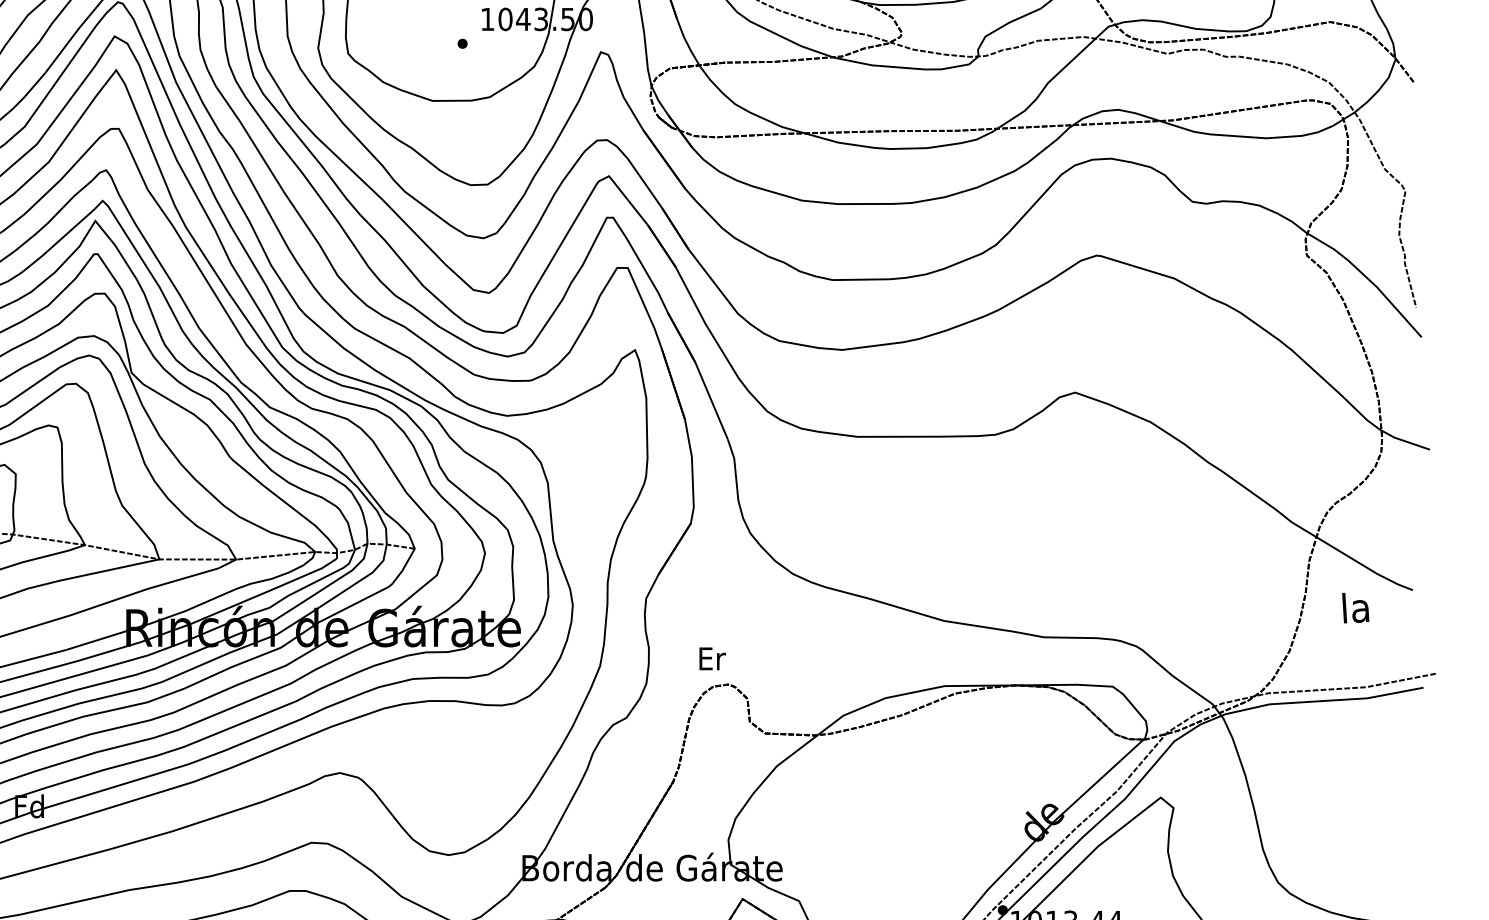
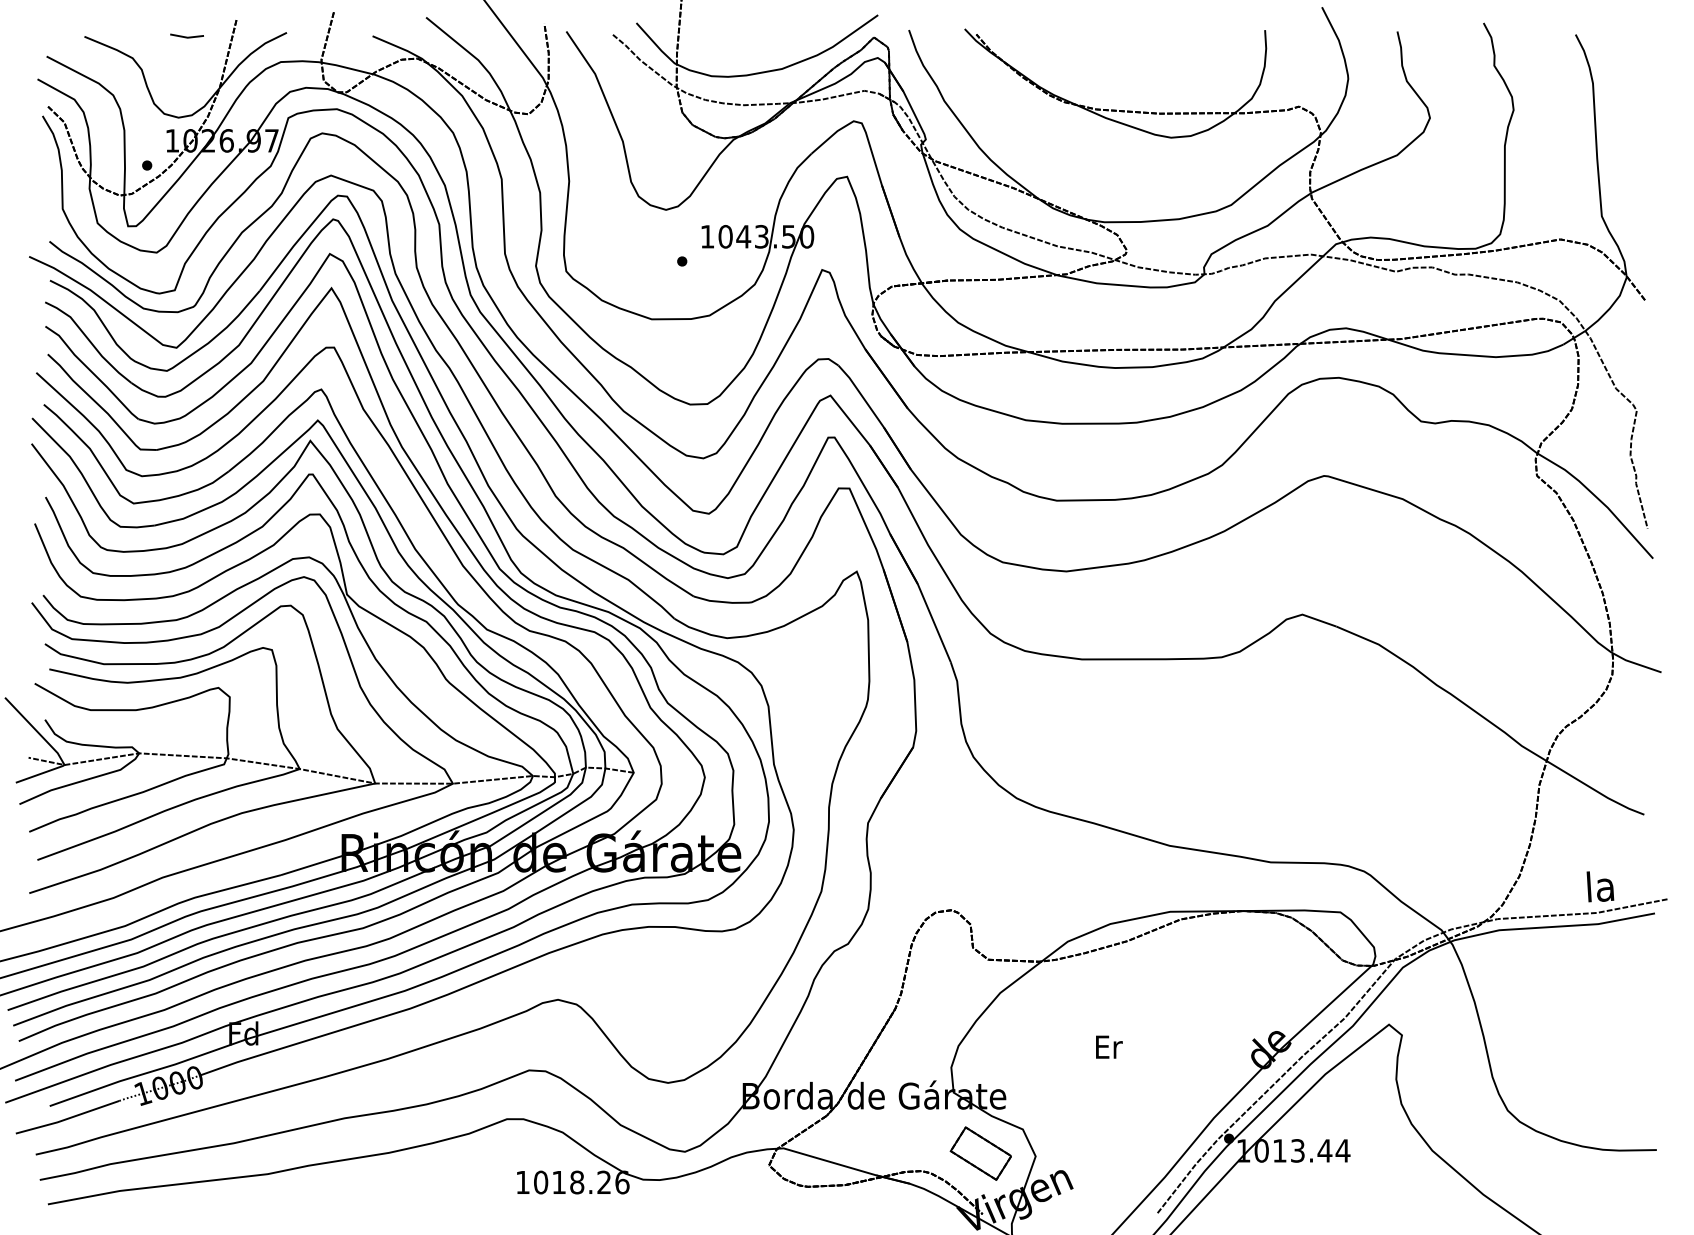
text: (1355, 607) -> (1600, 886), moved
text: (712, 658) -> (1109, 1046), moved

